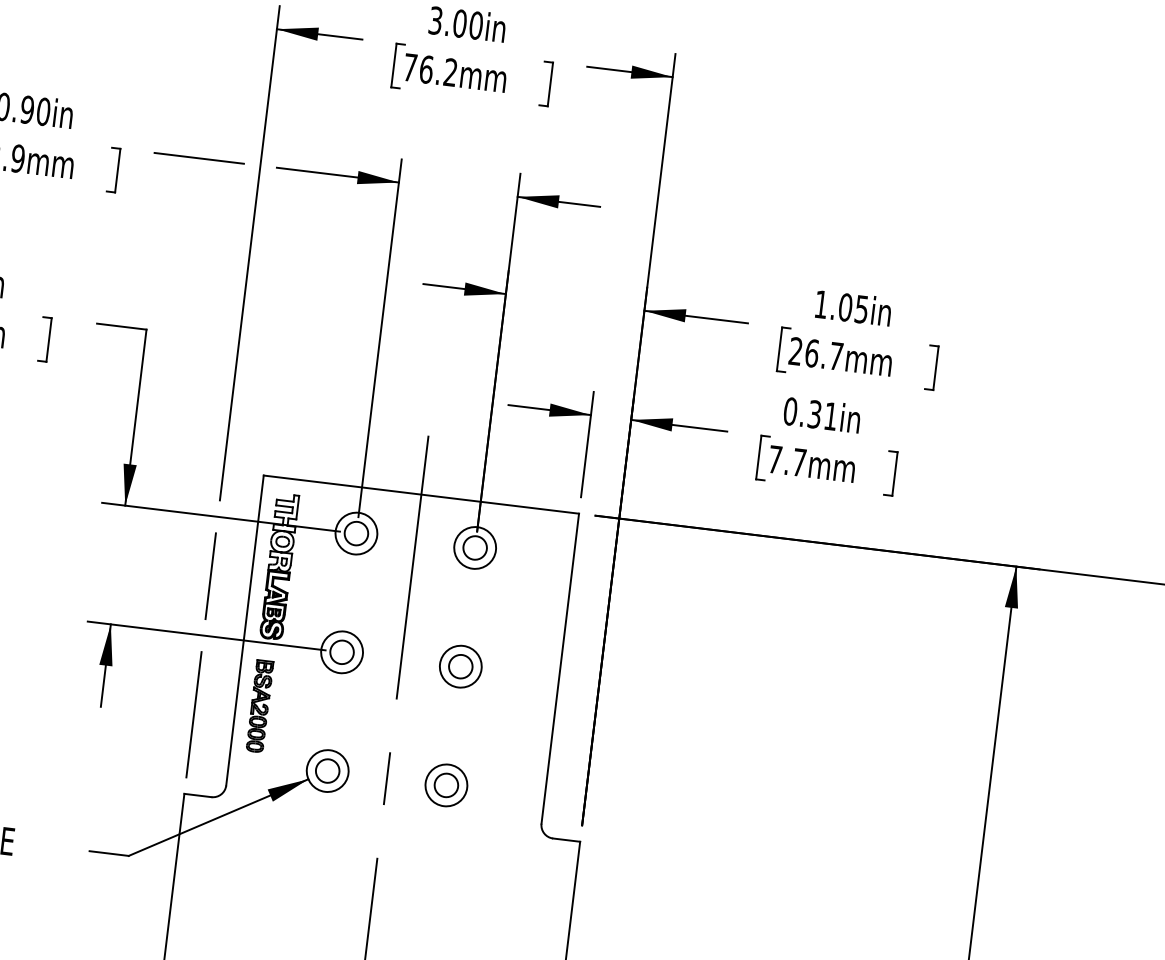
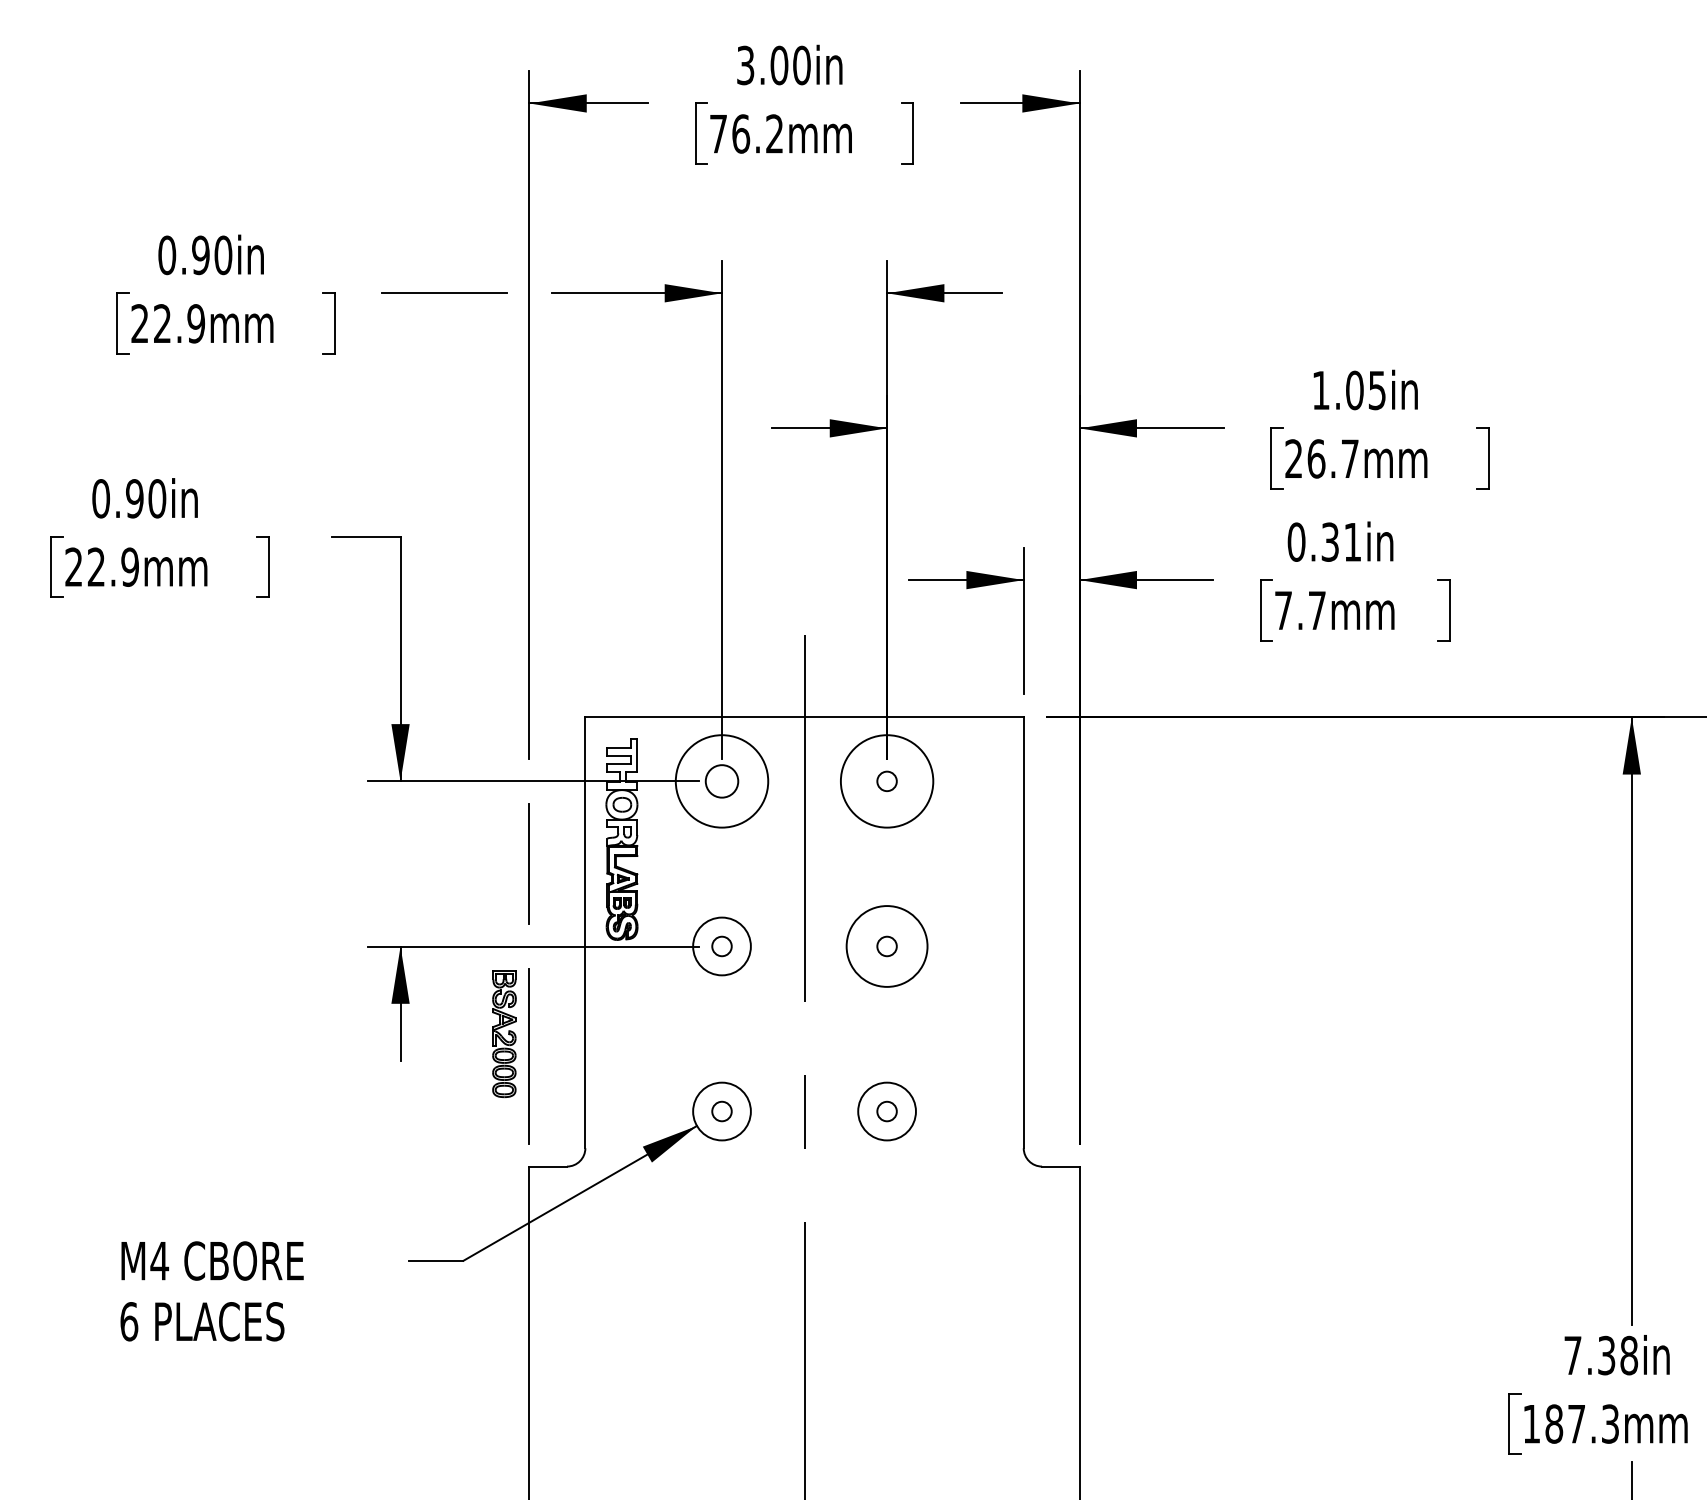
circle: (356, 533) -> (721, 781), size x1.6
circle: (474, 547) -> (886, 781), size x0.6
circle: (474, 547) -> (886, 781), size x1.6
circle: (341, 652) -> (721, 946), size x0.6
circle: (460, 666) -> (886, 946), size x0.6
circle: (460, 666) -> (886, 946), size x1.4
part: (260, 705) -> (504, 1033), moved
circle: (327, 770) -> (721, 1111), size x0.6
circle: (446, 785) -> (886, 1111), size x0.6

